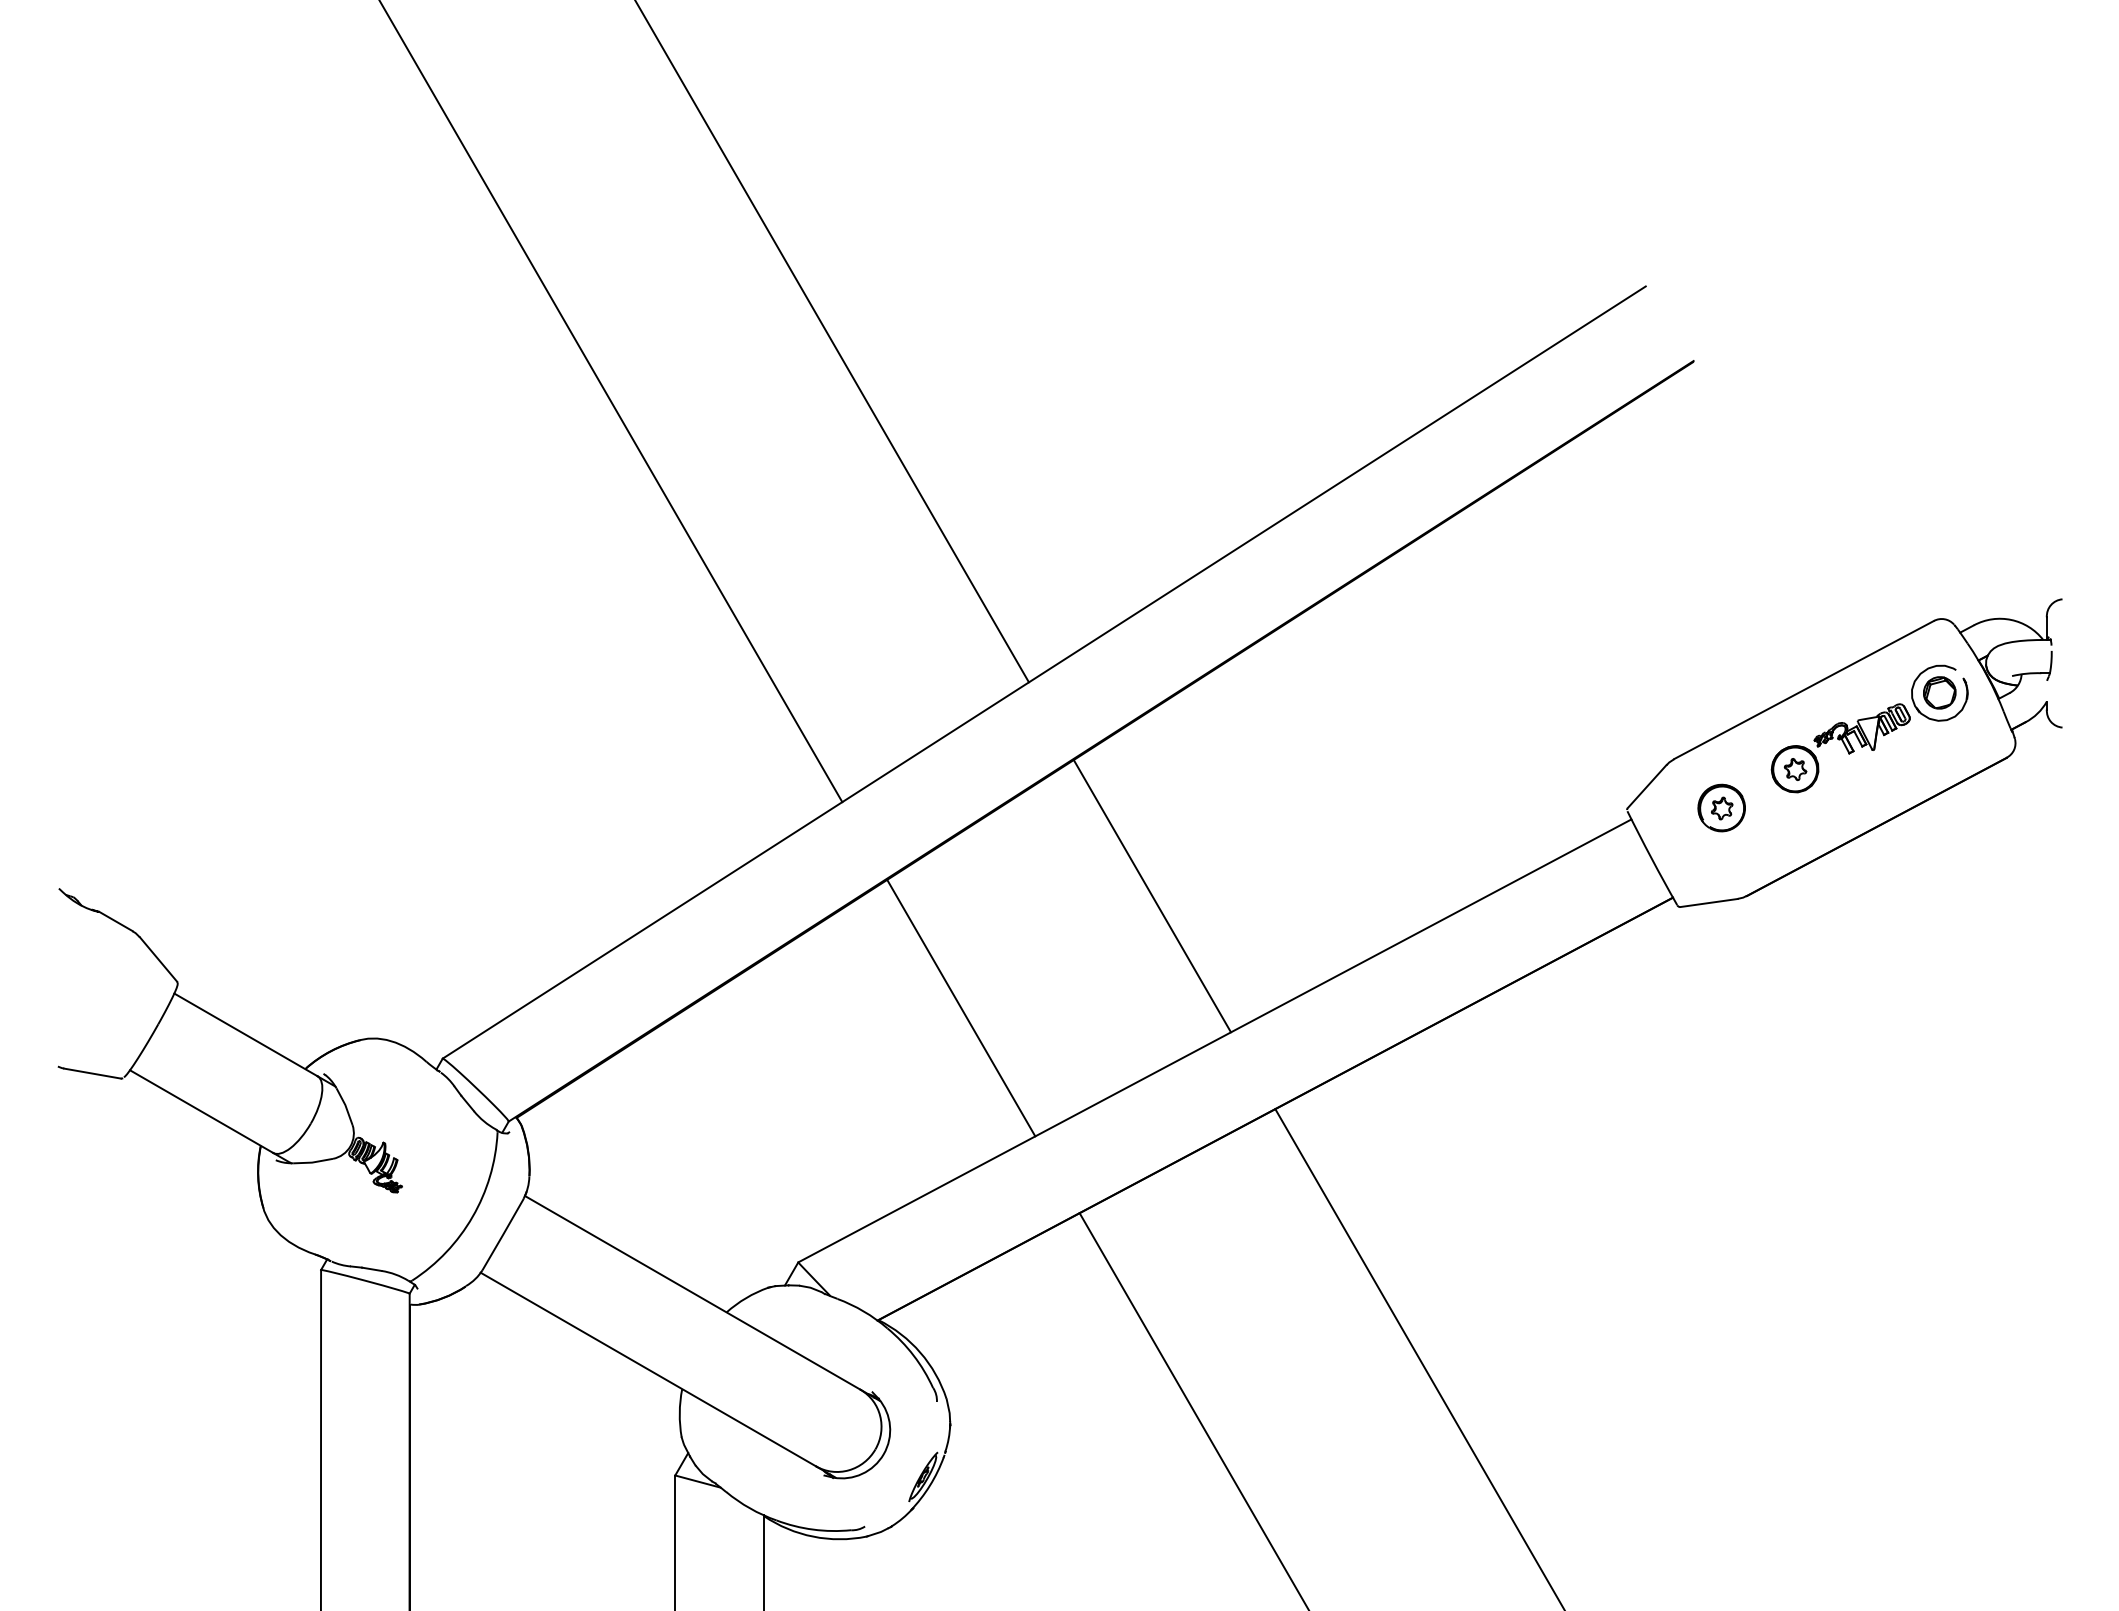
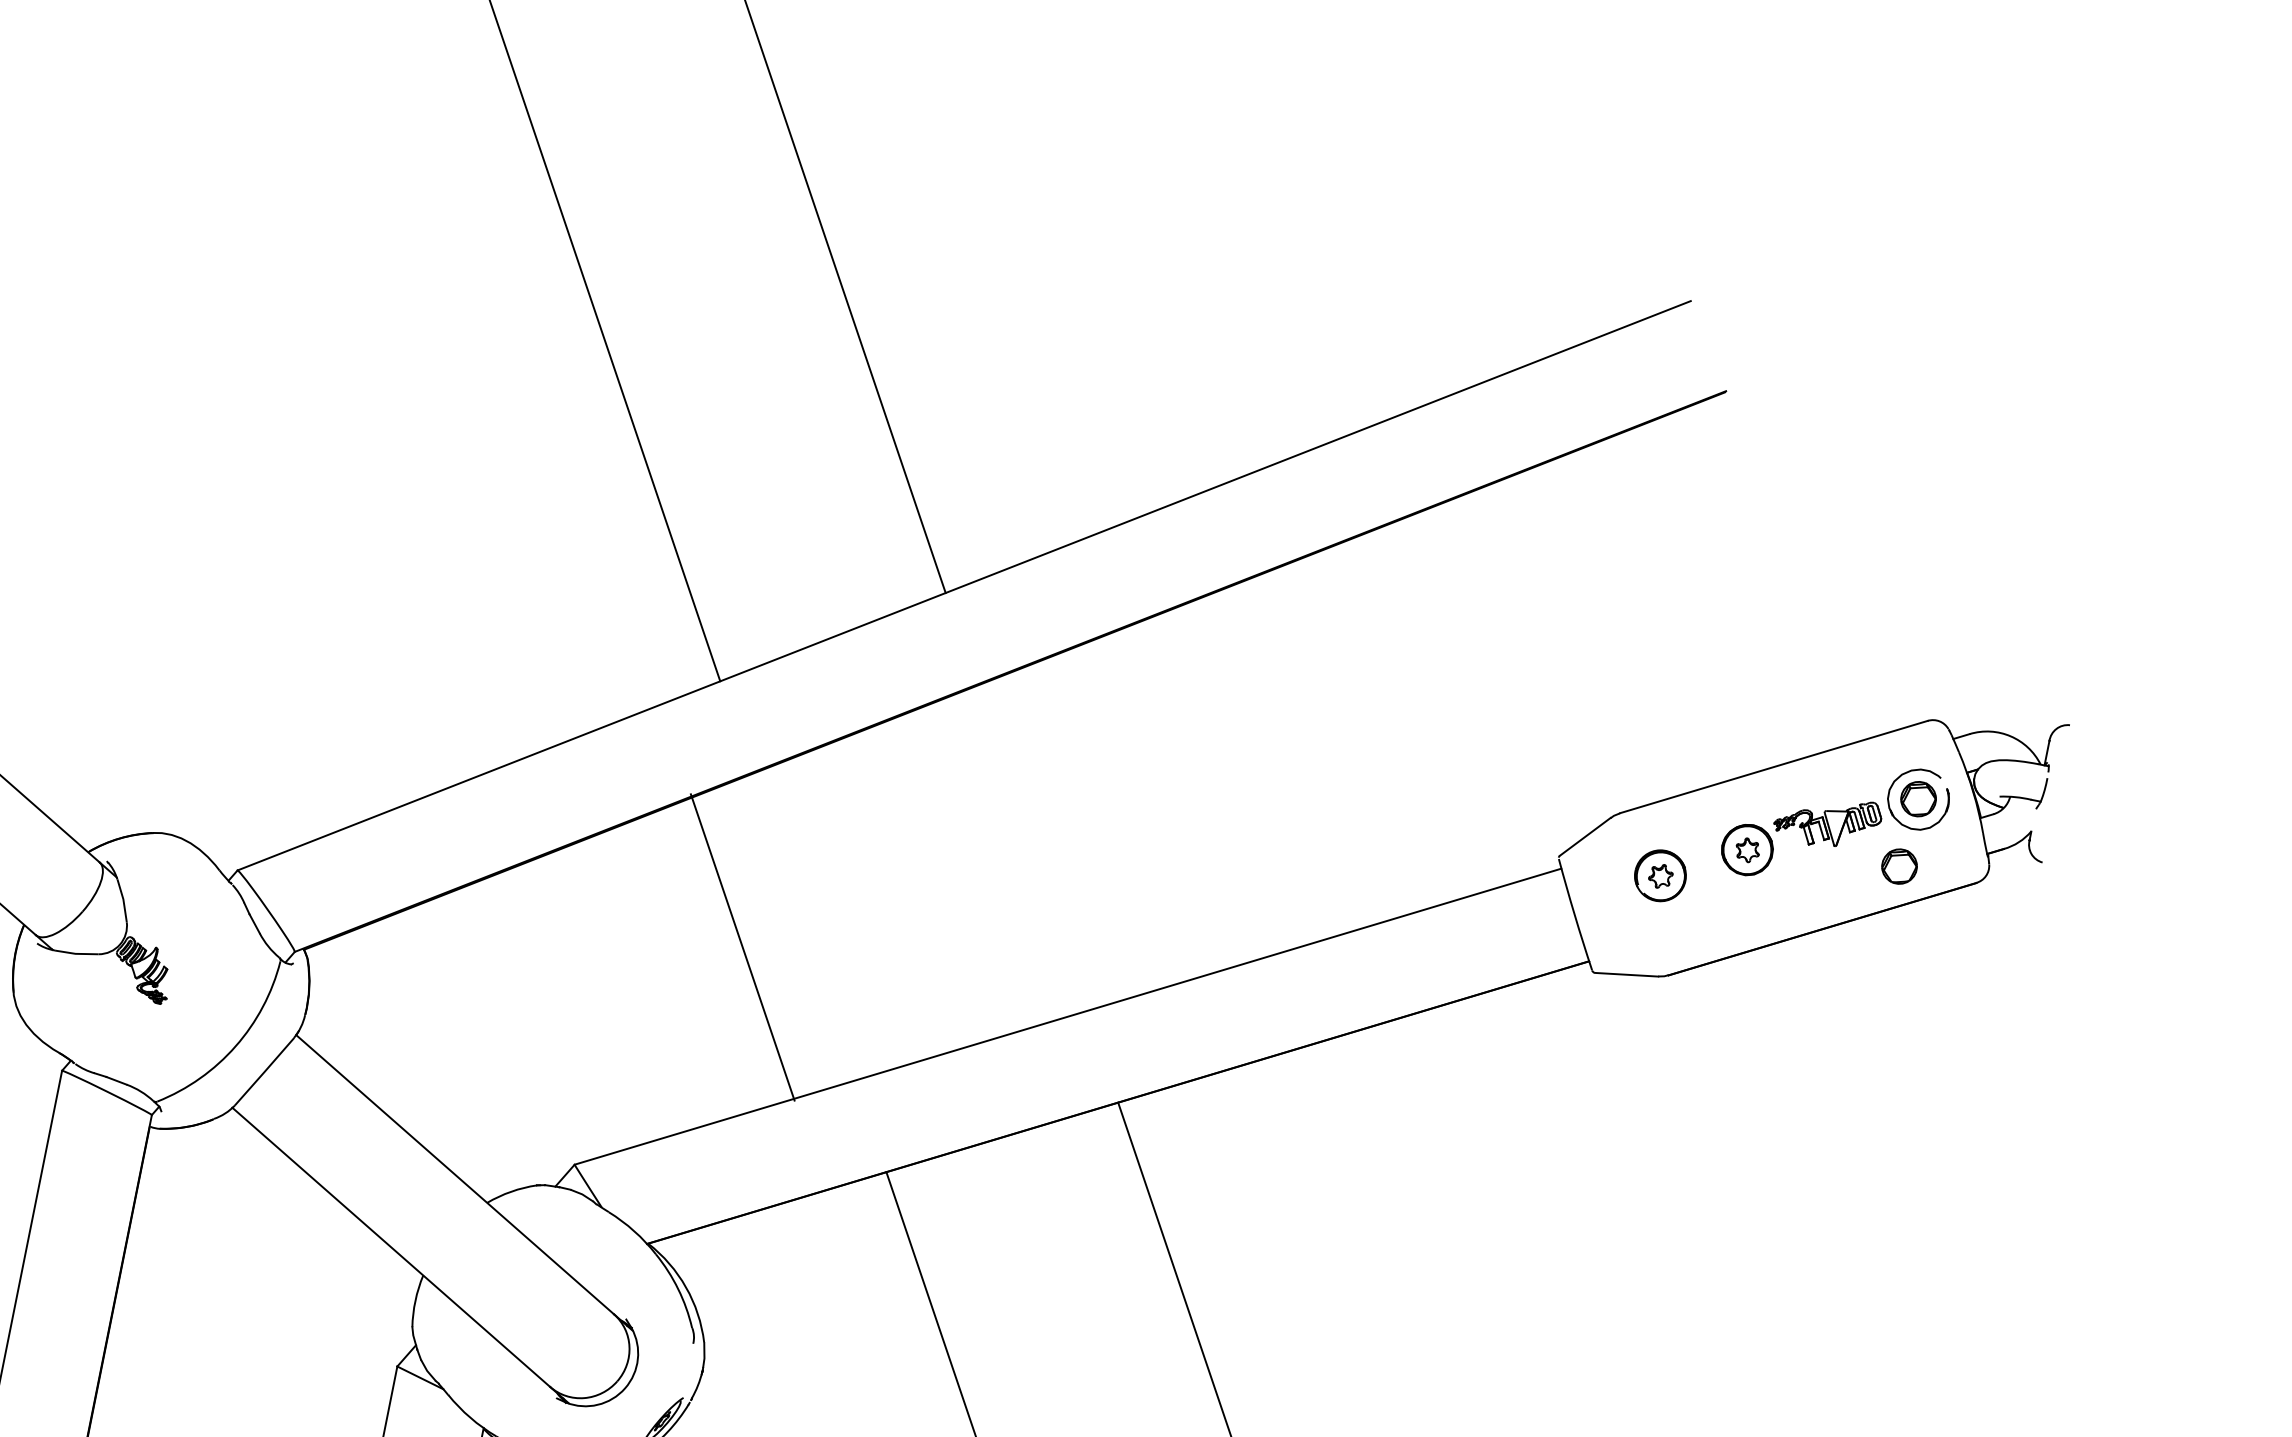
part: (1934, 756) -> (1899, 866), added
line: (1152, 896) -> (1032, 848), removed
line: (961, 1007) -> (743, 946), moved

